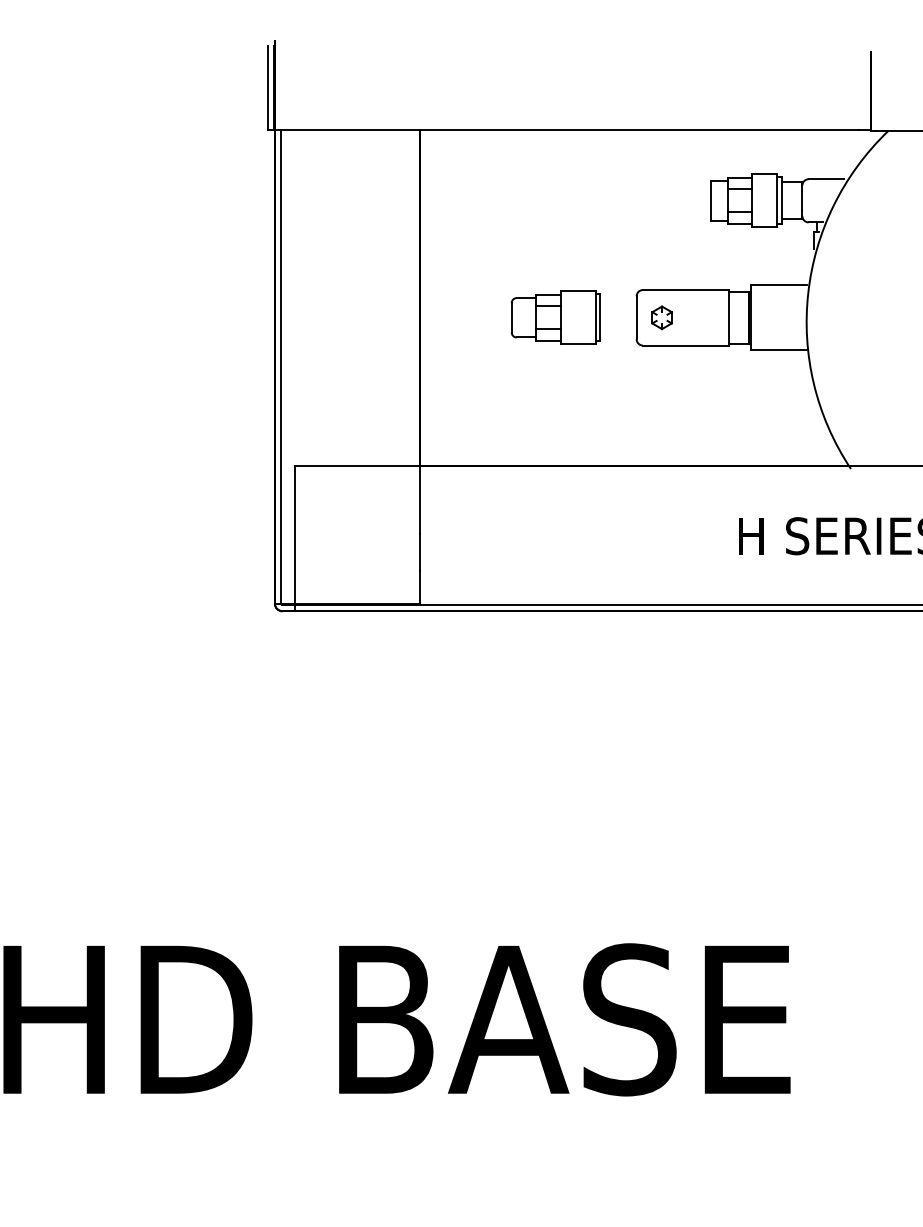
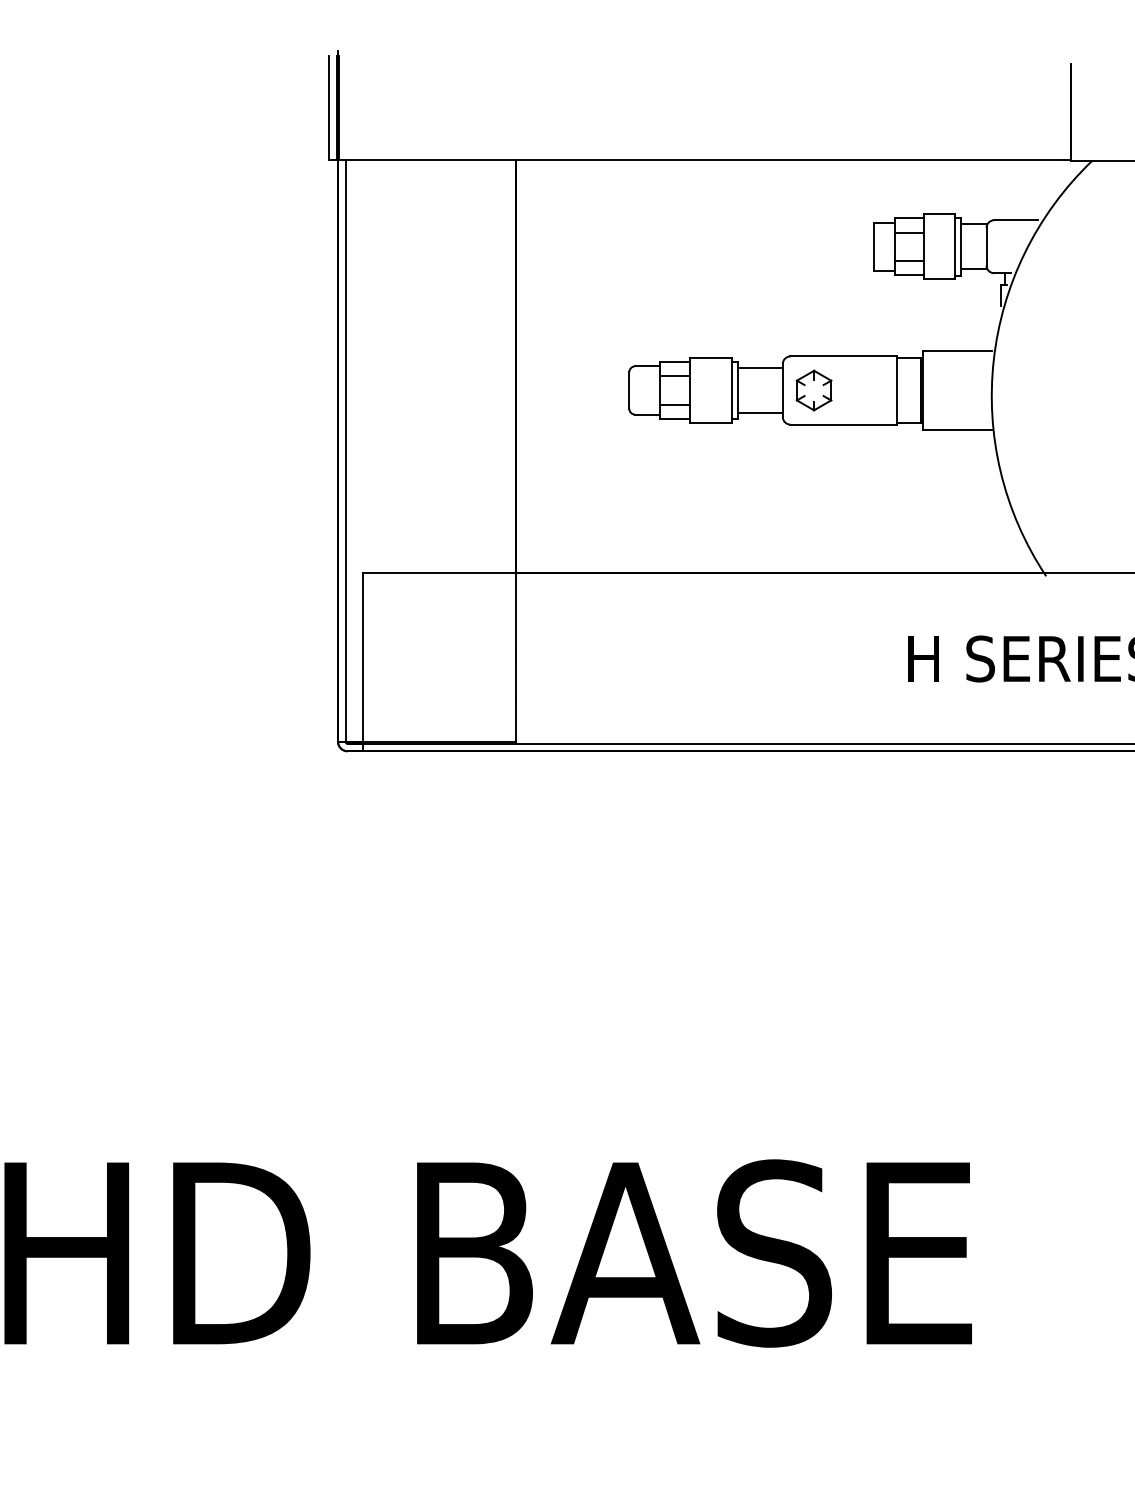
line: (618, 299) -> (760, 367), added
part: (661, 317) -> (813, 390), size x1.43
line: (618, 336) -> (760, 413), added

